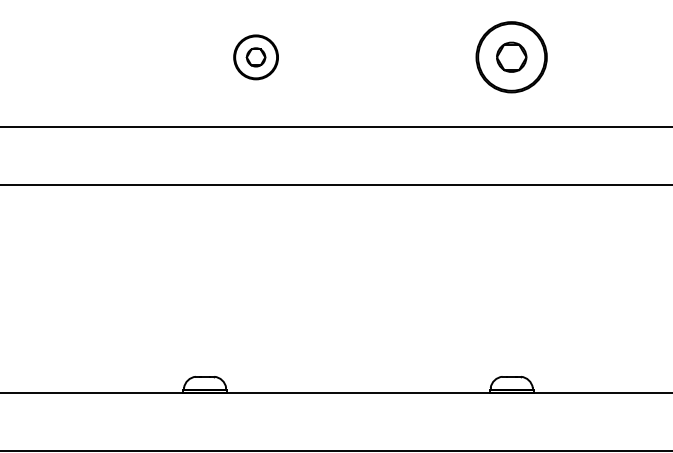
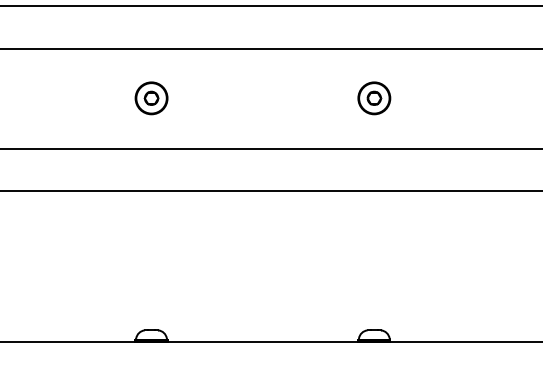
part: (255, 57) -> (151, 98), moved
part: (512, 57) -> (374, 98), size x0.62

